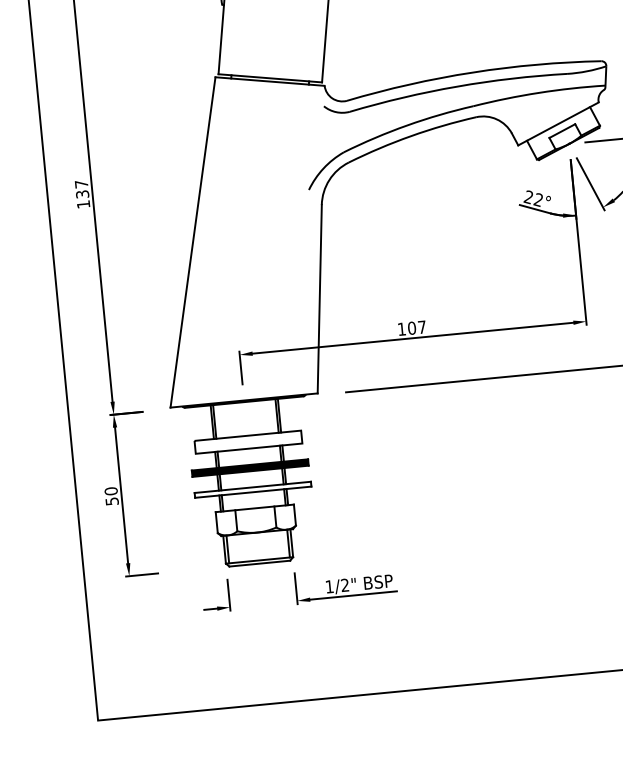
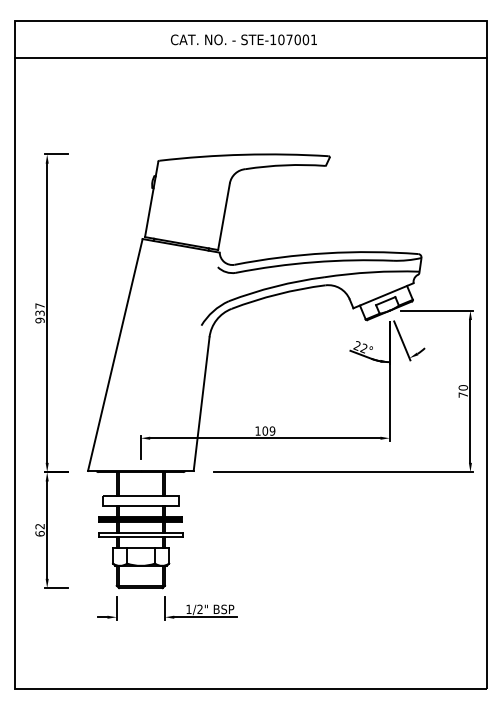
text: (82, 204) -> (39, 320), 137 -> 937
text: (421, 326) -> (272, 430), 107 -> 109
text: (110, 495) -> (39, 529), 50 -> 62

